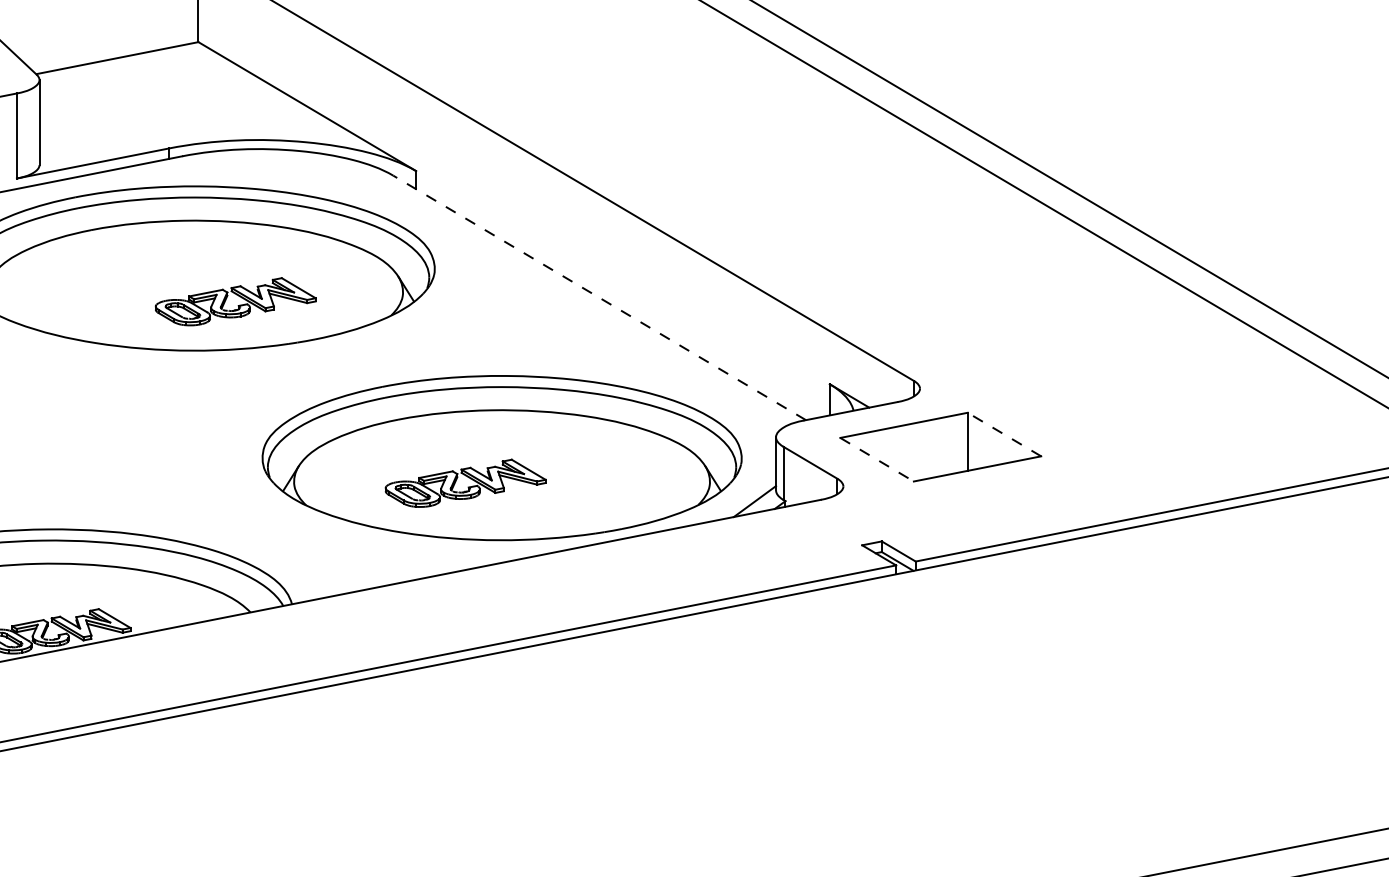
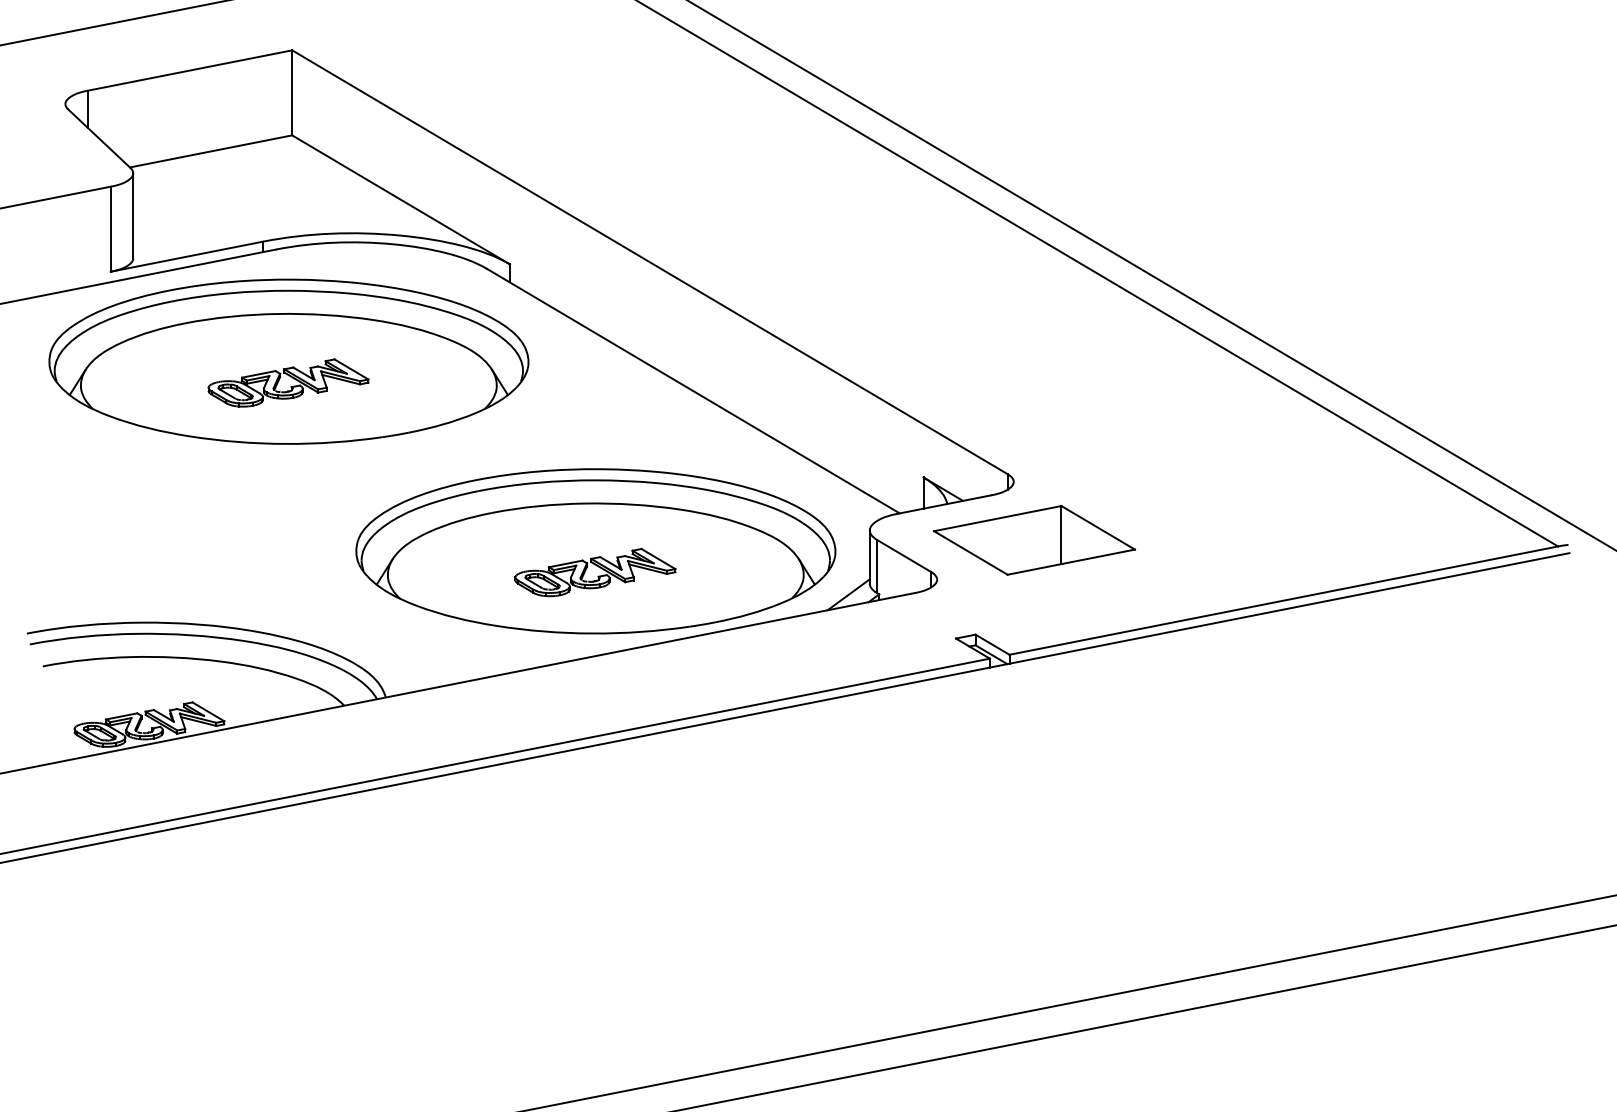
line: (599, 298) -> (693, 391), dashed -> solid
part: (235, 301) -> (288, 382), moved
line: (1004, 434) -> (1098, 527), dashed -> solid
line: (876, 459) -> (970, 552), dashed -> solid
part: (465, 483) -> (595, 572), moved

